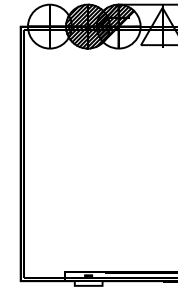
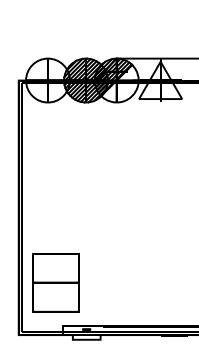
part: (57, 228) -> (55, 282), added

